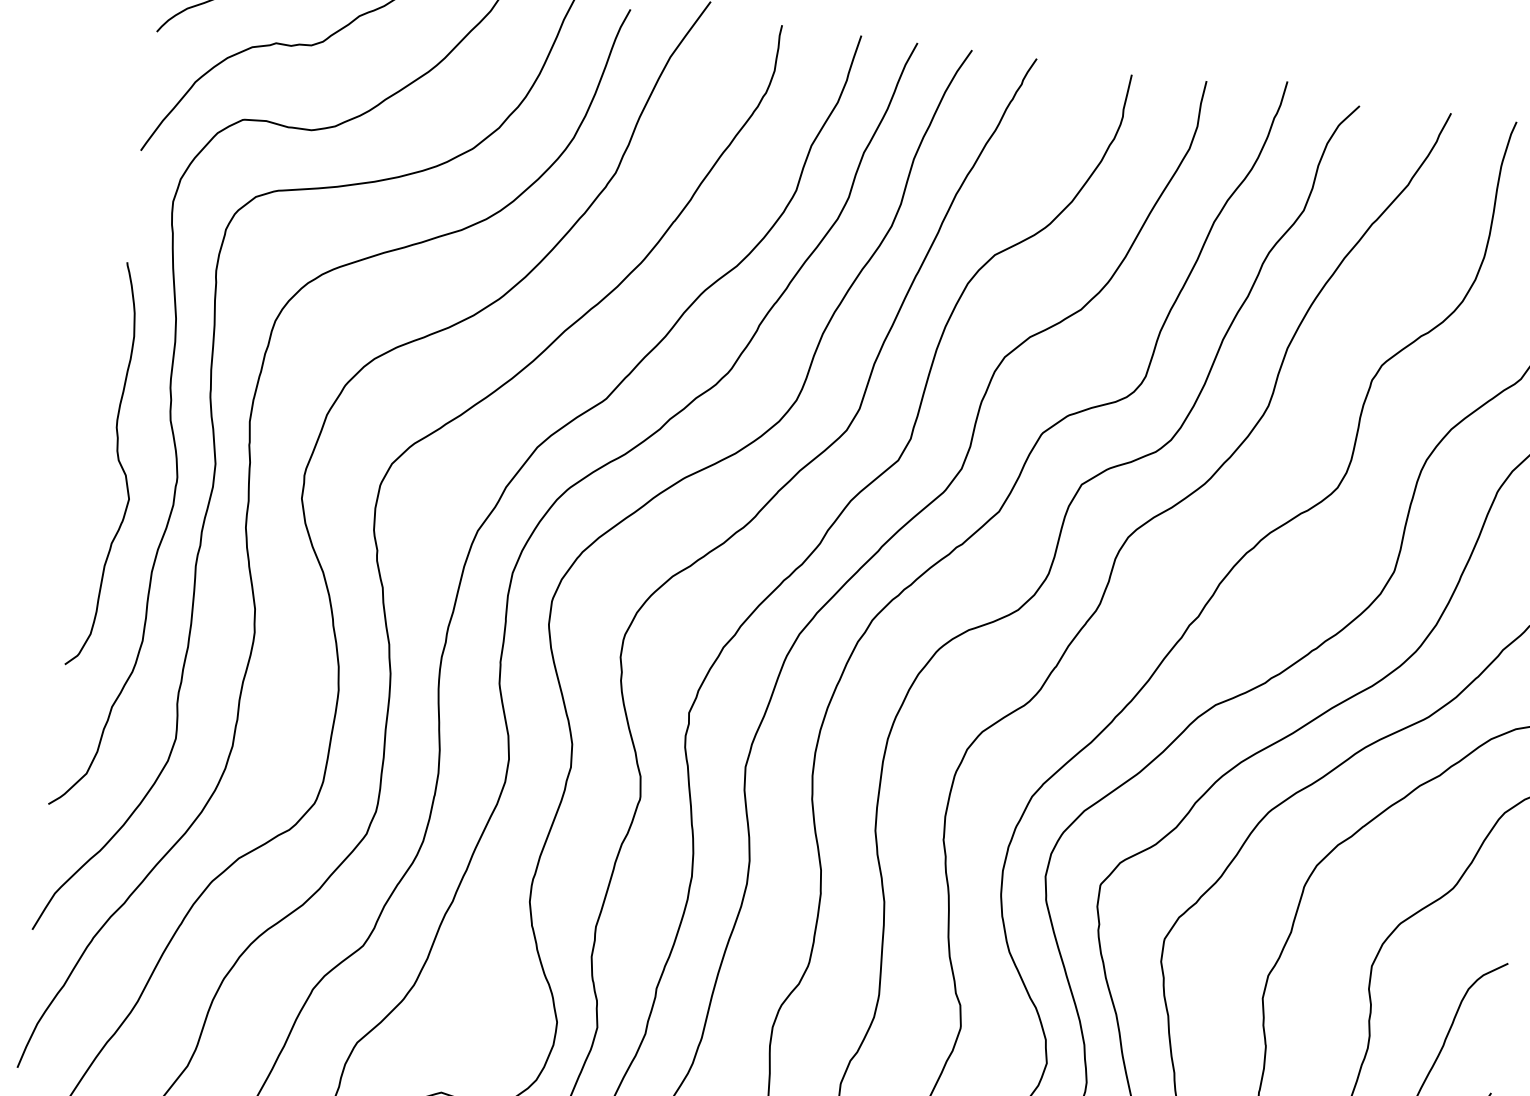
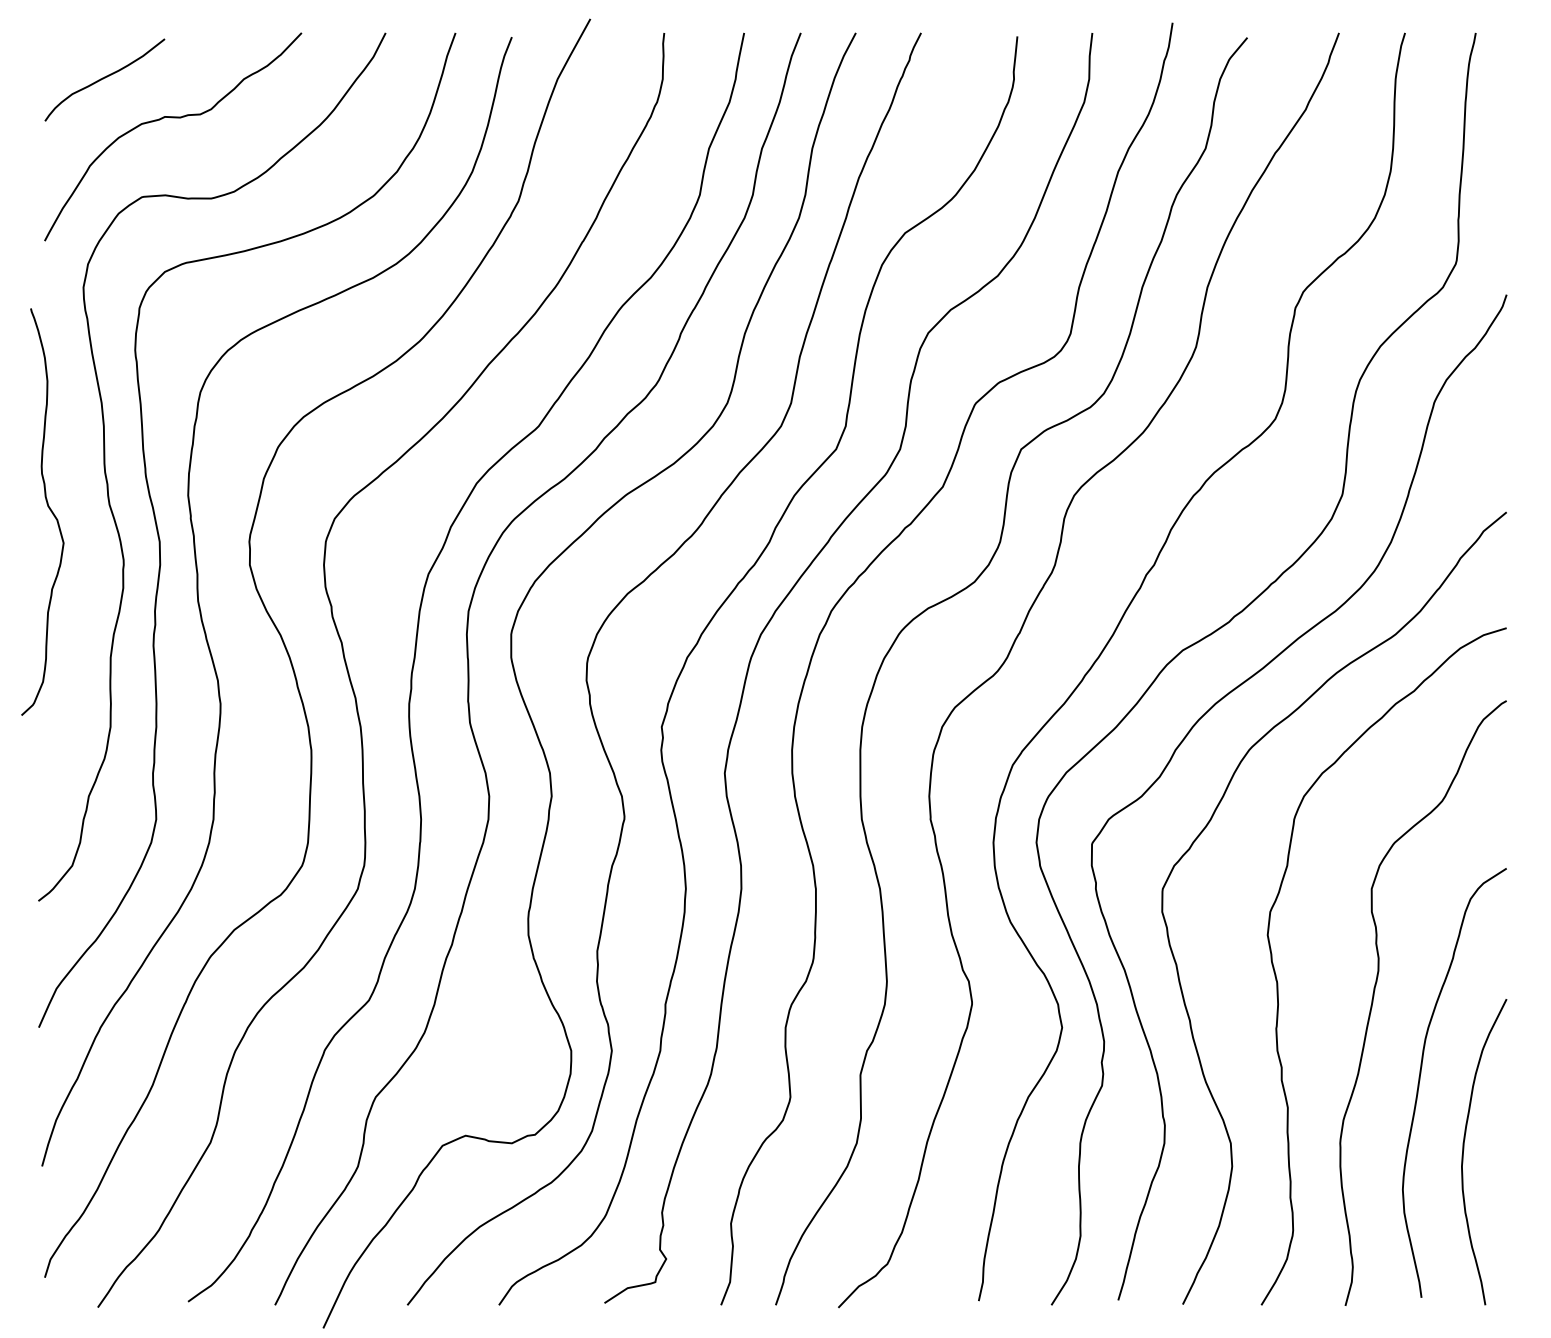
curve: (118, 462) -> (48, 508), moved

